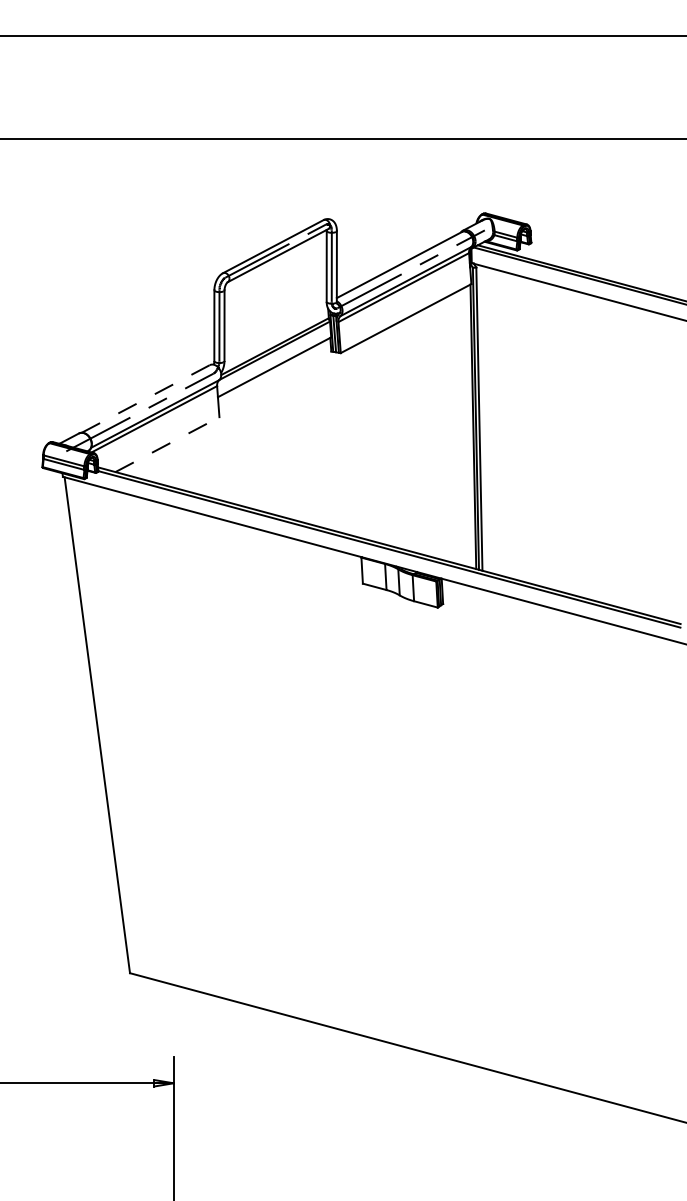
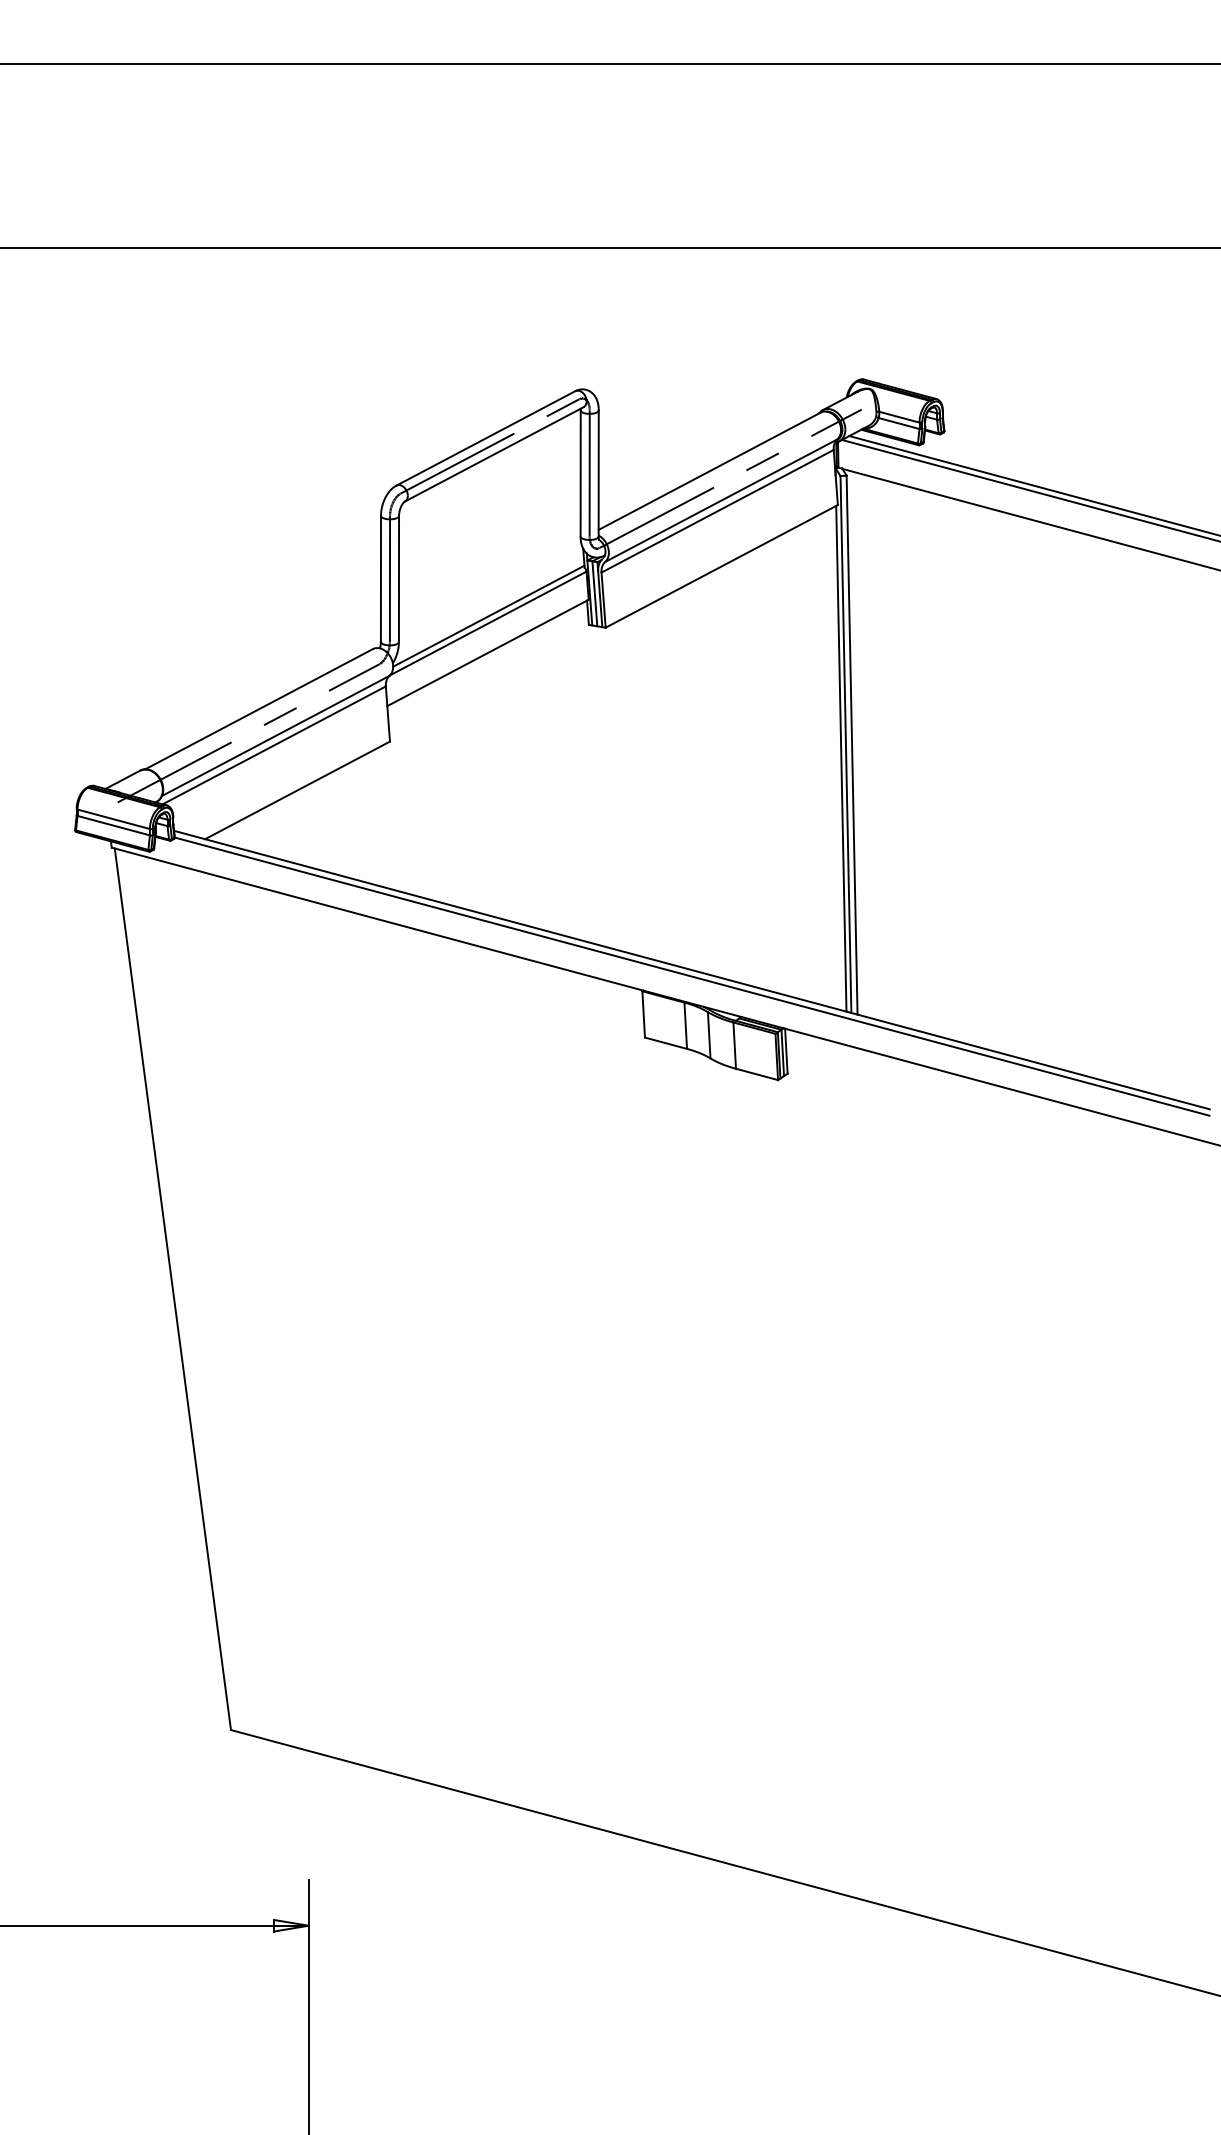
line: (146, 398) -> (260, 708), dashed -> solid
line: (167, 444) -> (297, 790), dashed -> solid

